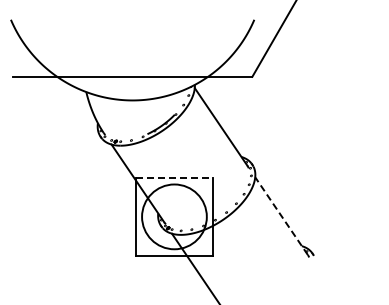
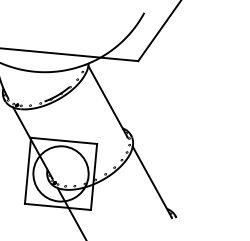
line: (174, 178) -> (64, 141), dashed -> solid
line: (281, 216) -> (151, 182), dashed -> solid

